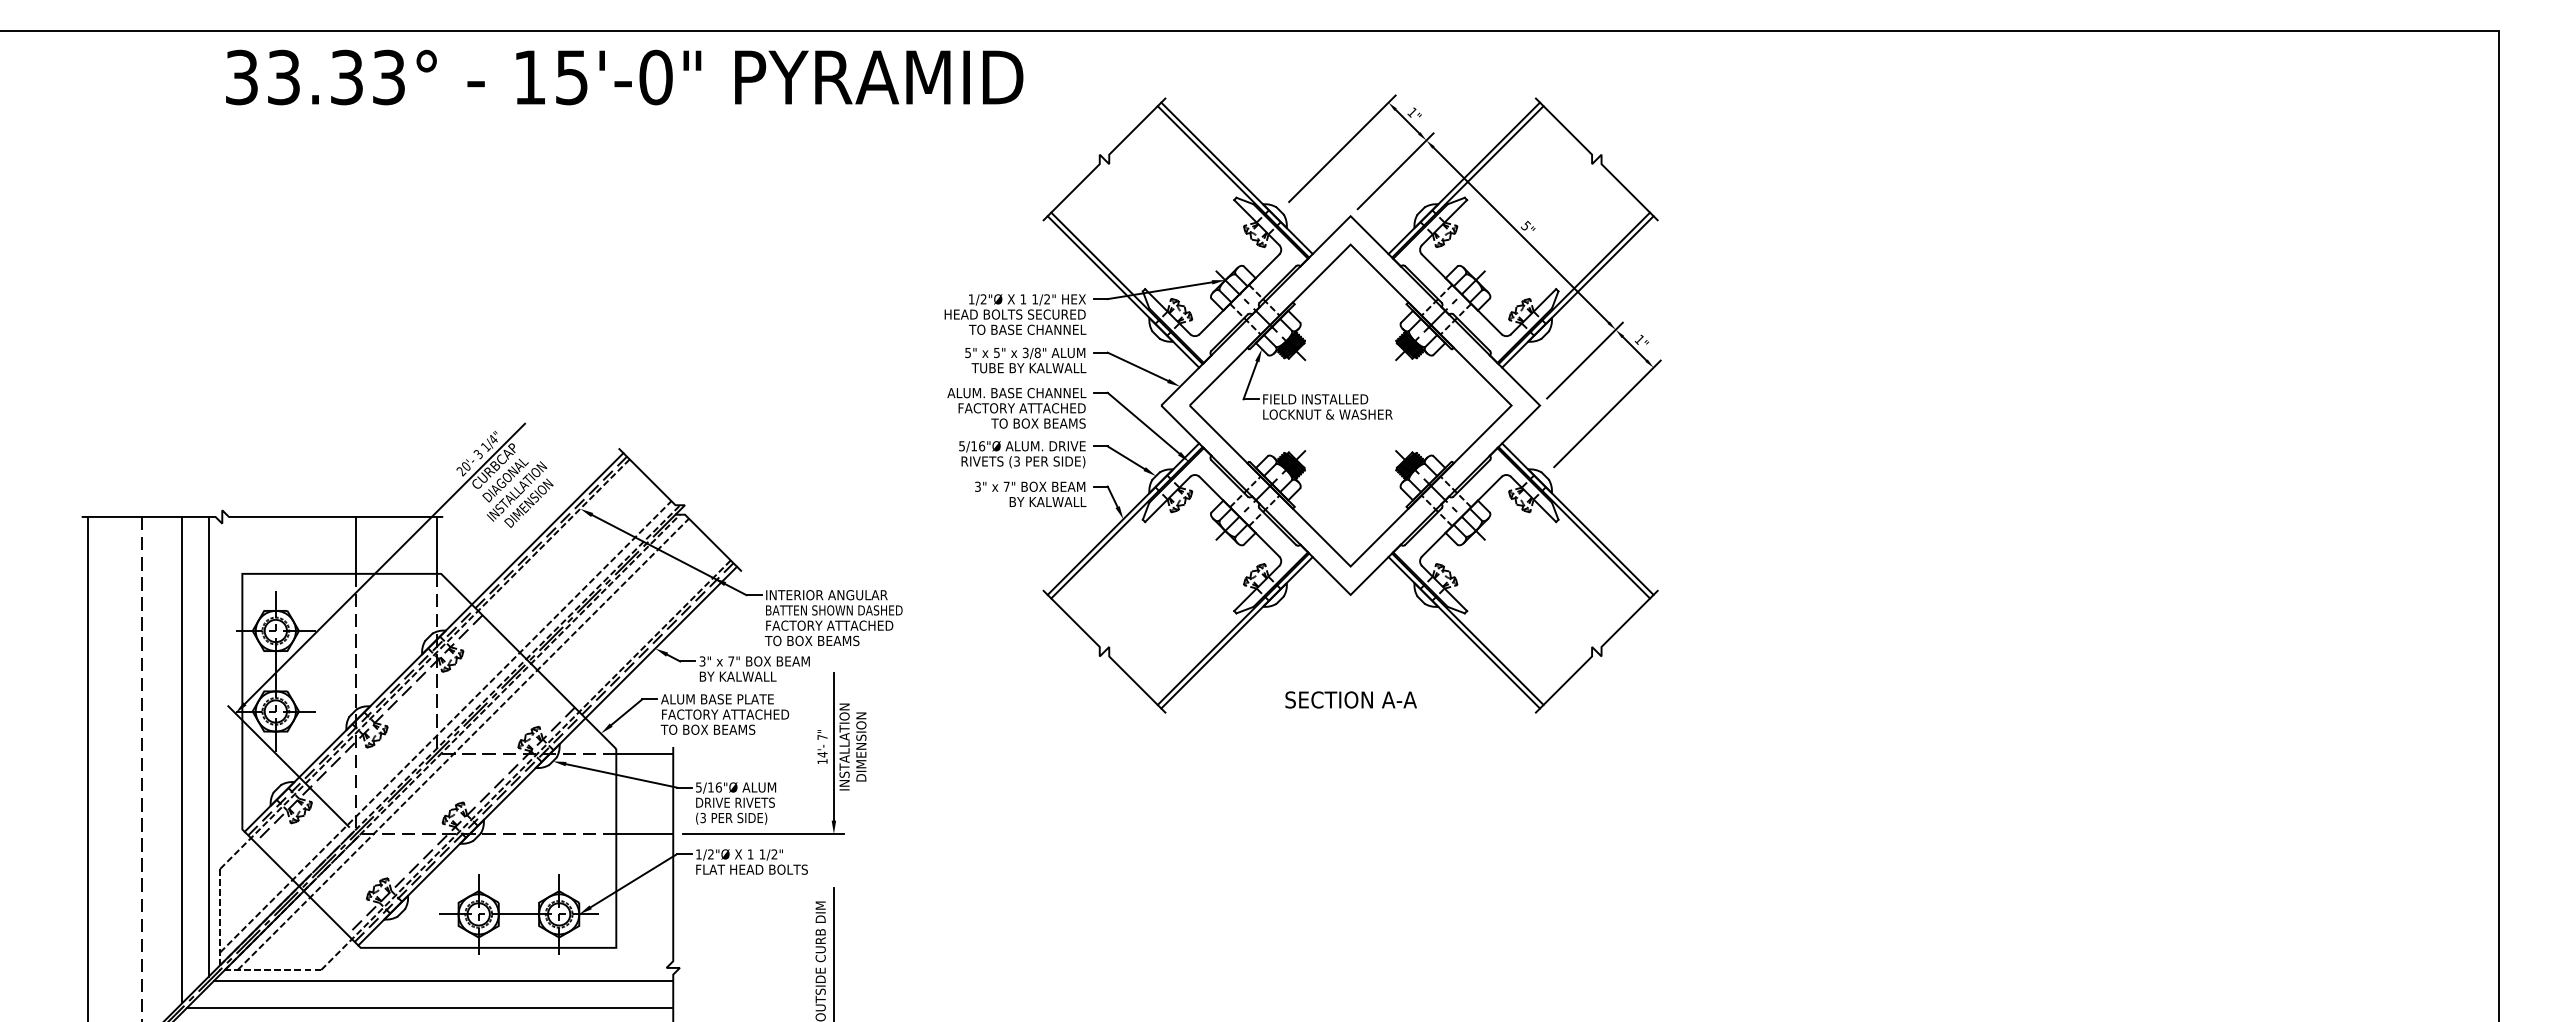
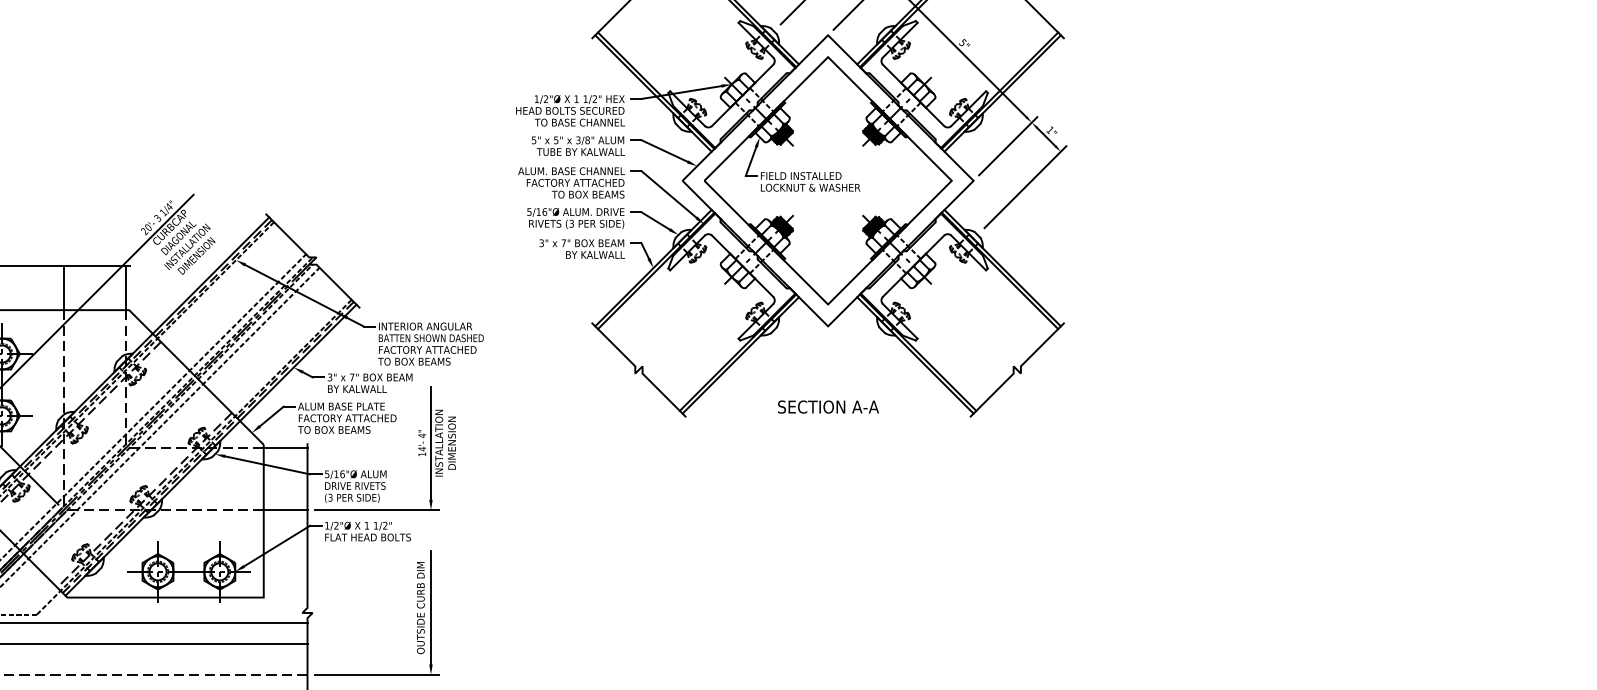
text: (822, 737) -> (422, 435), 7" -> 4"

